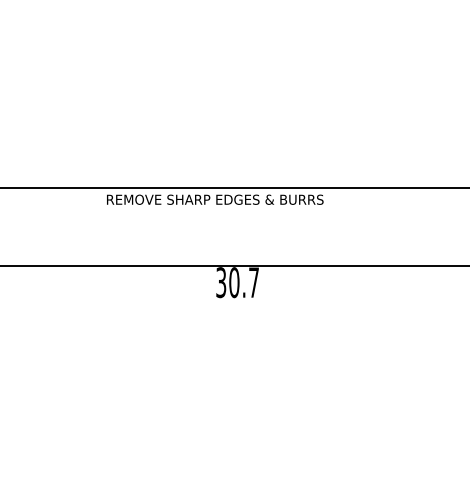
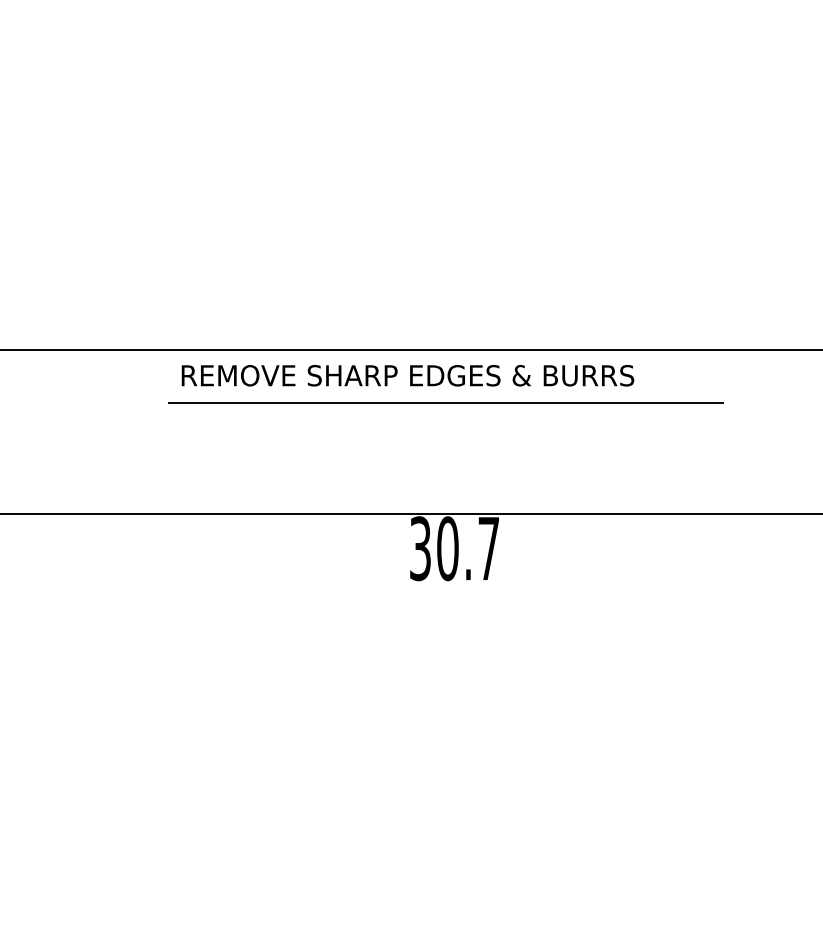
line: (233, 212) -> (446, 402), added

